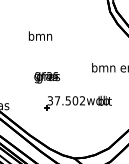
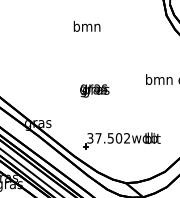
text: (39, 36) -> (86, 26), moved
part: (77, 102) -> (121, 140), moved

